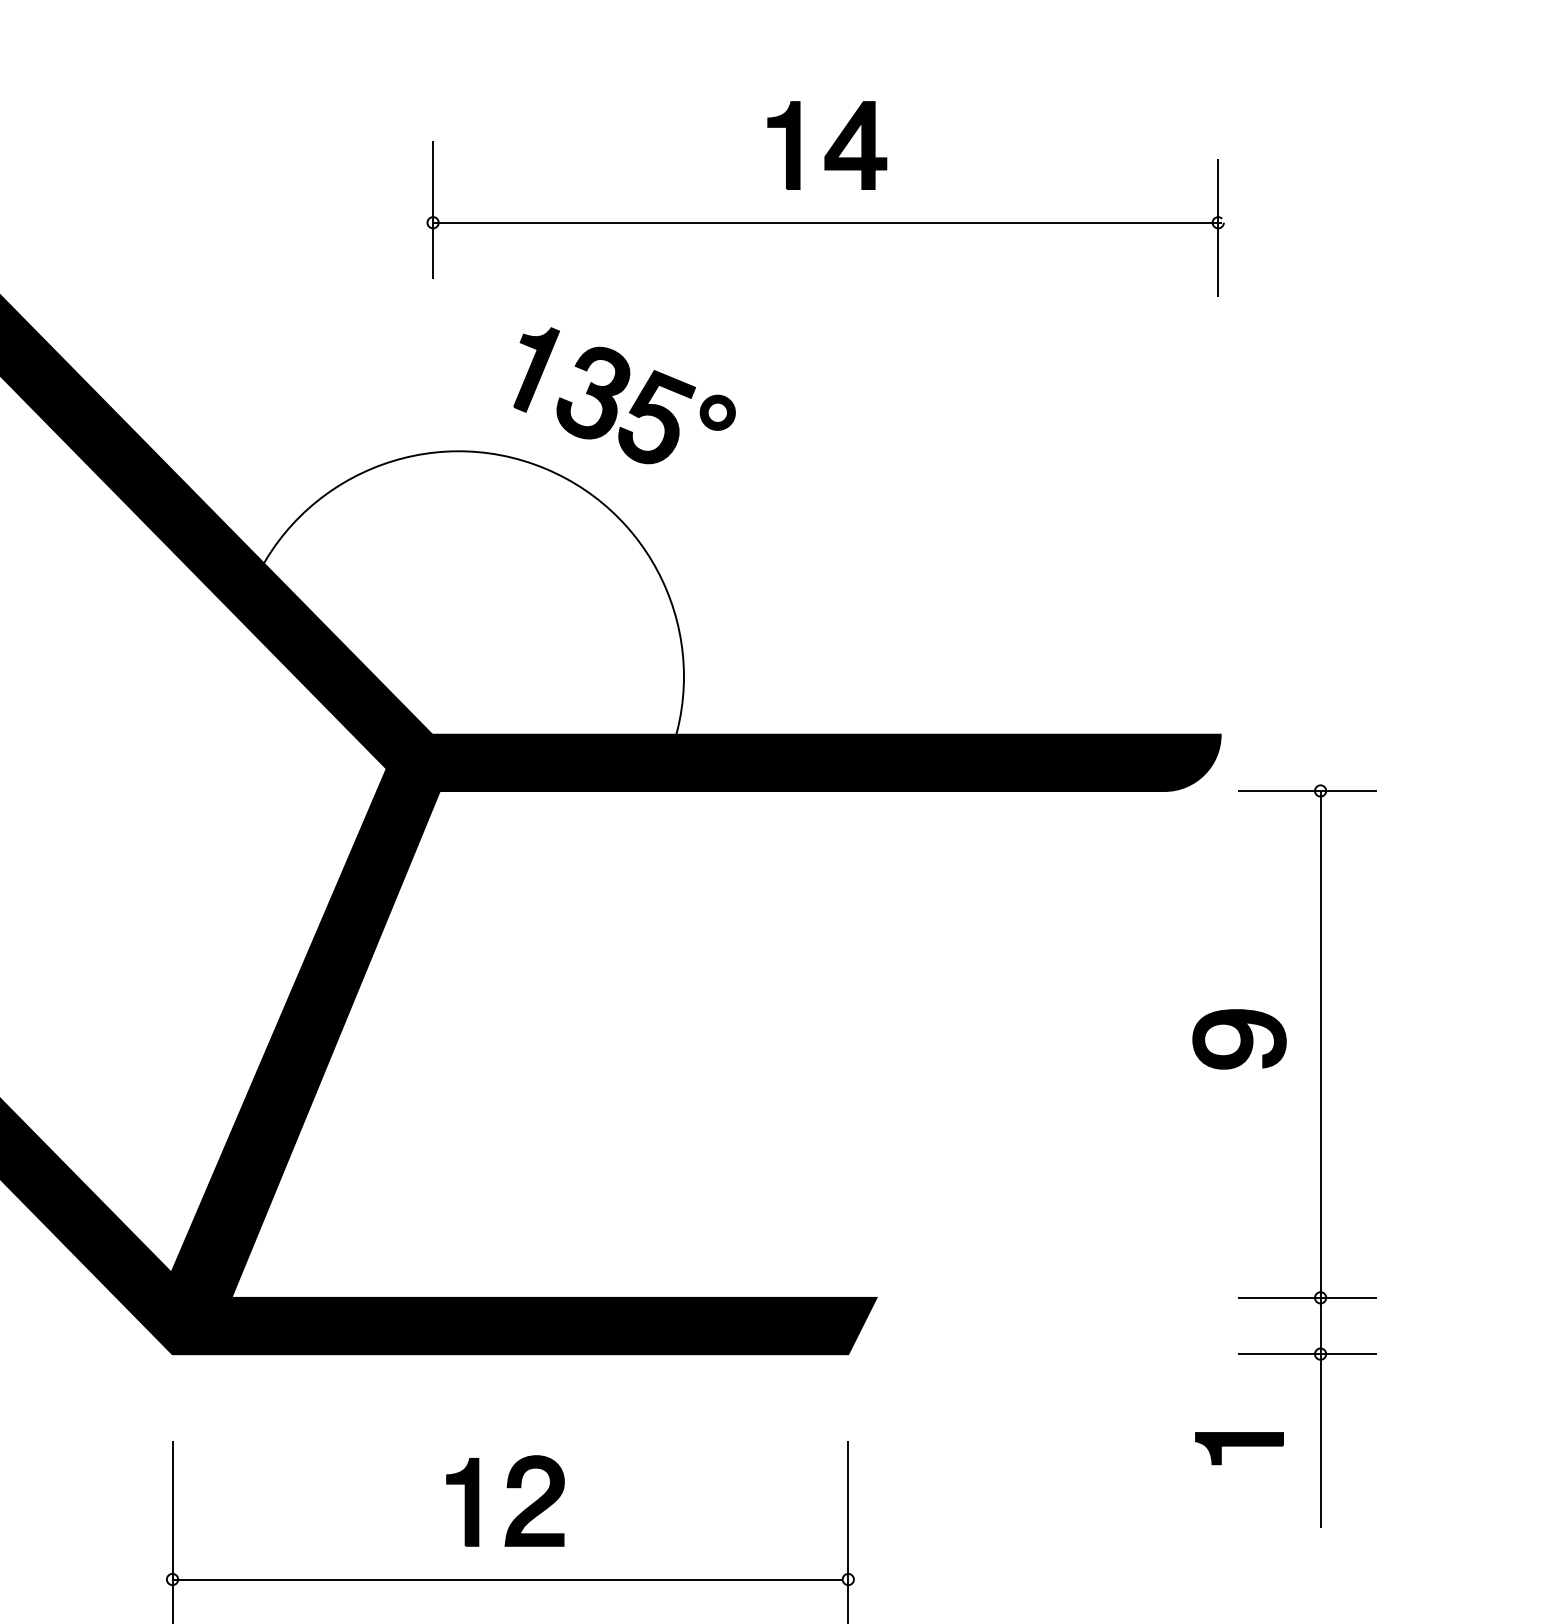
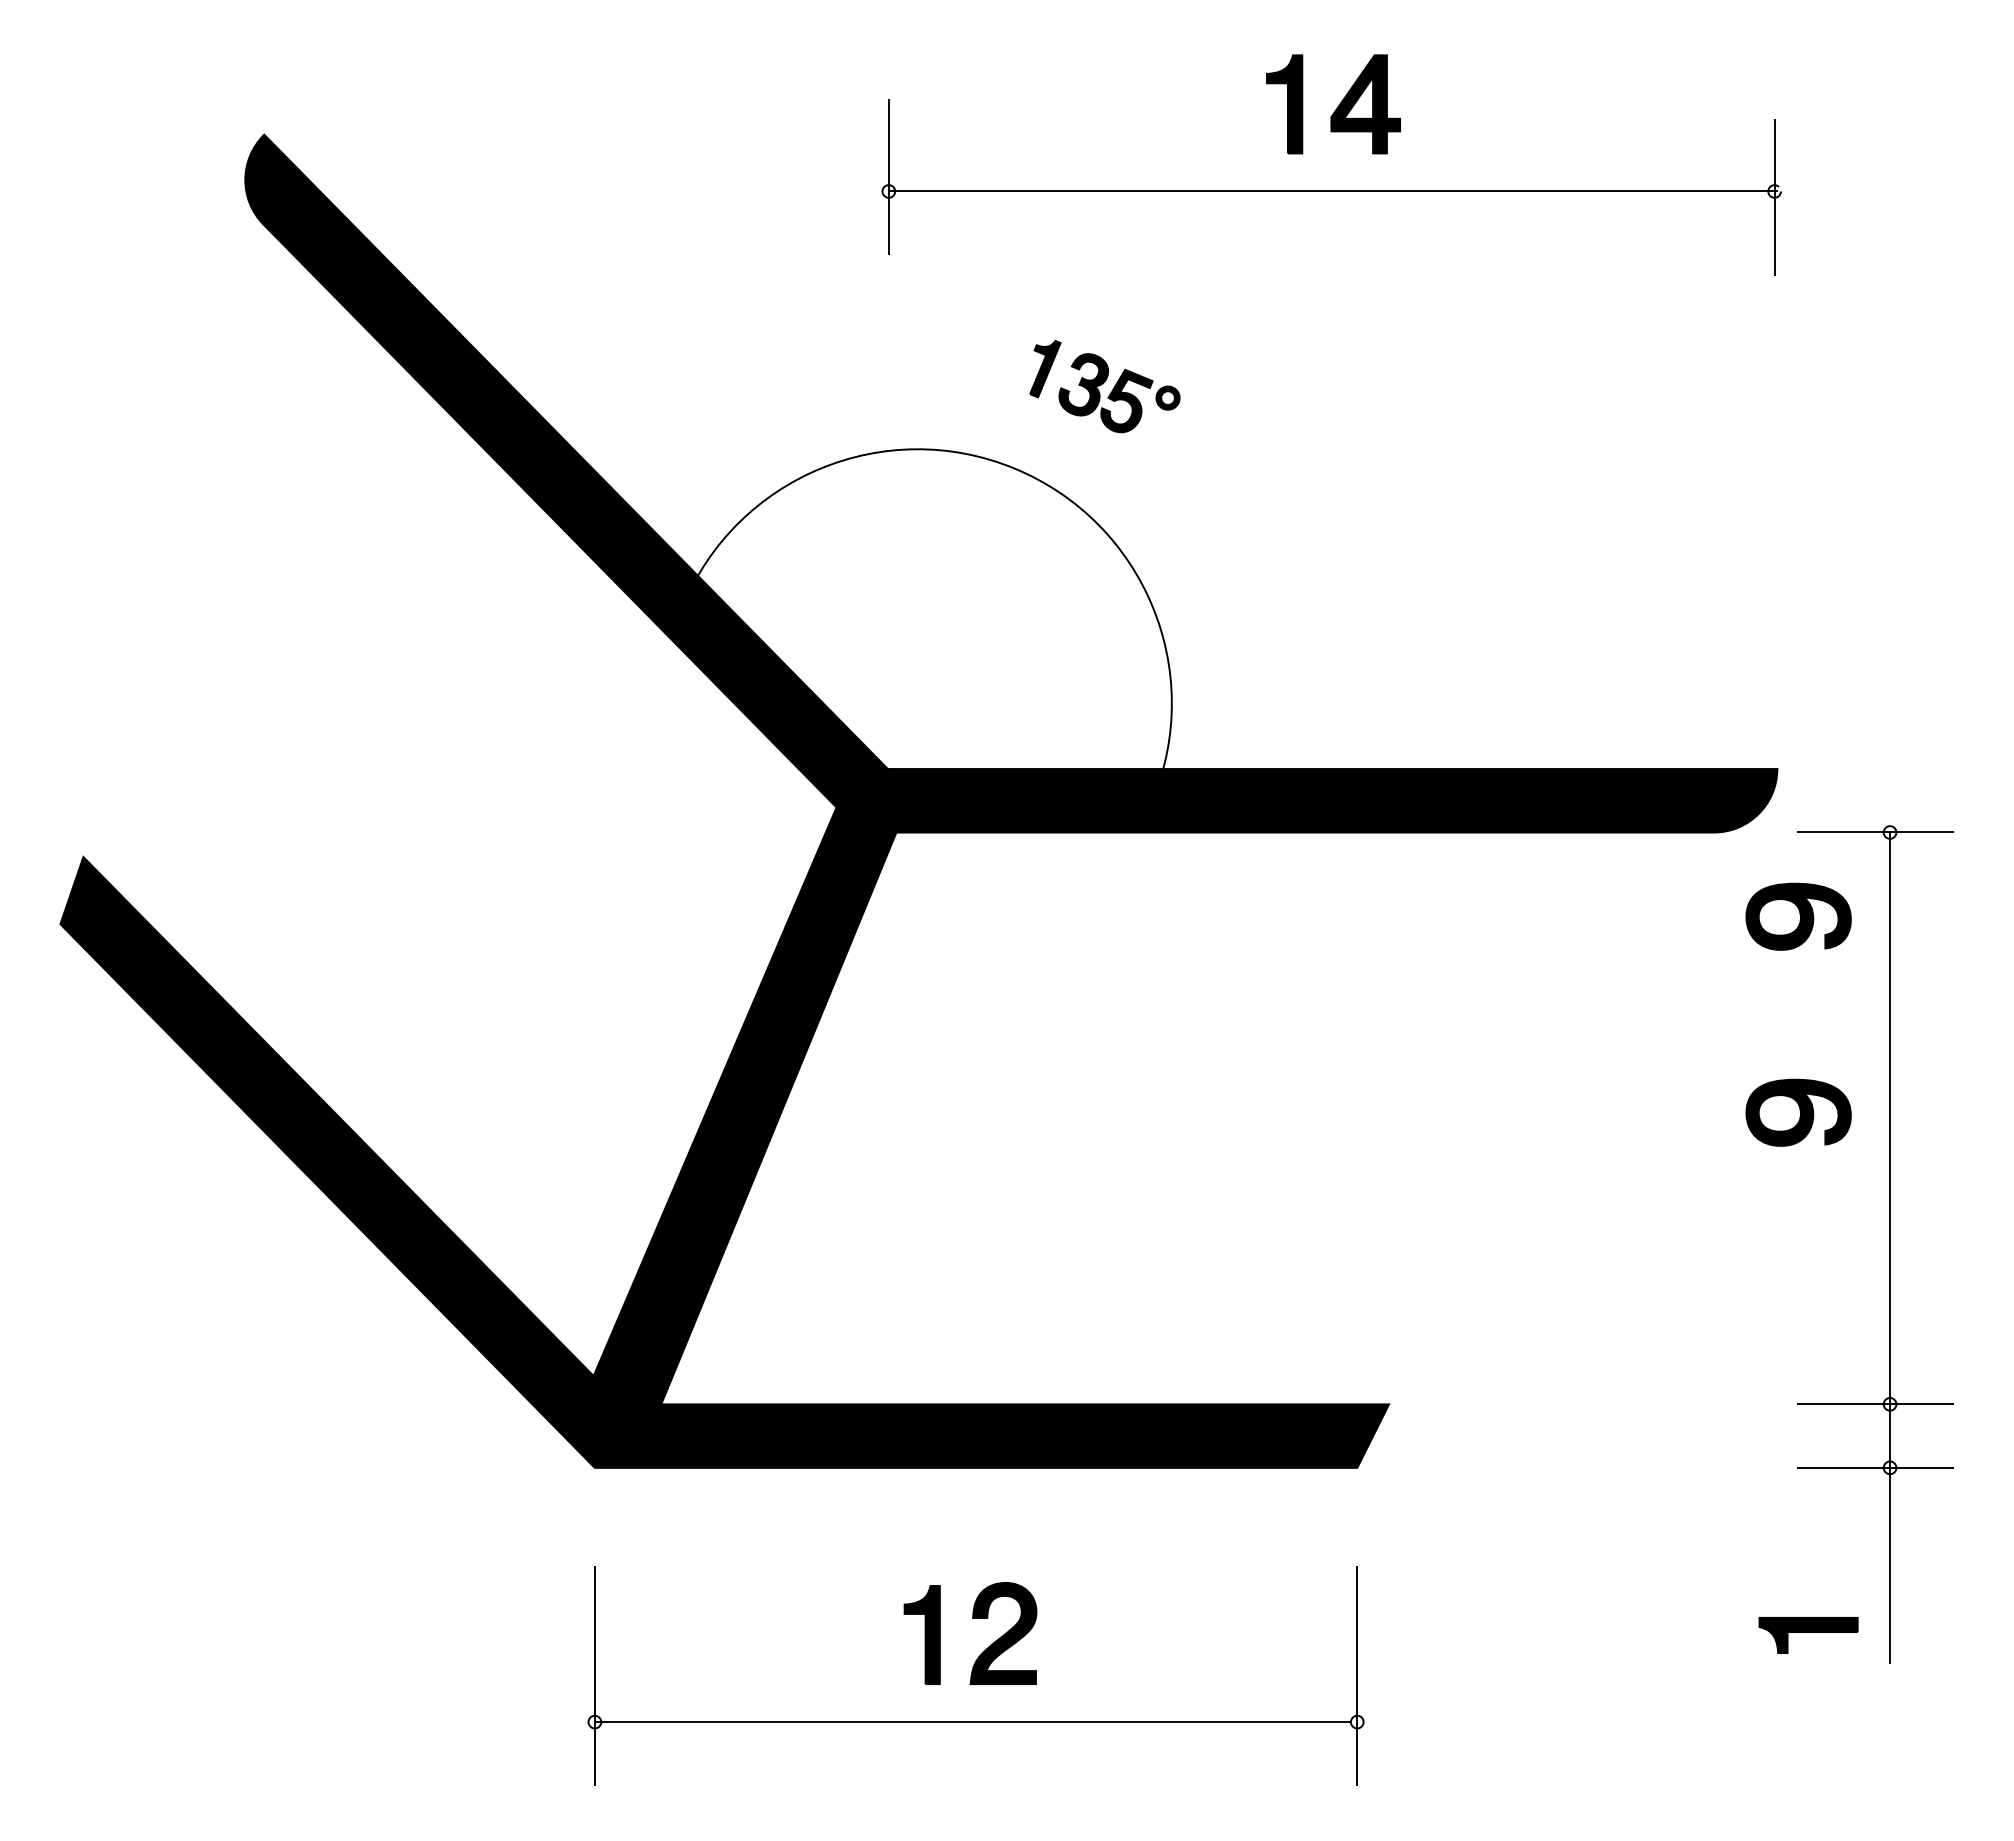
part: (624, 395) -> (1104, 386), size x0.6
part: (1239, 865) -> (1798, 916), added
part: (1239, 1448) -> (1808, 1635), moved

